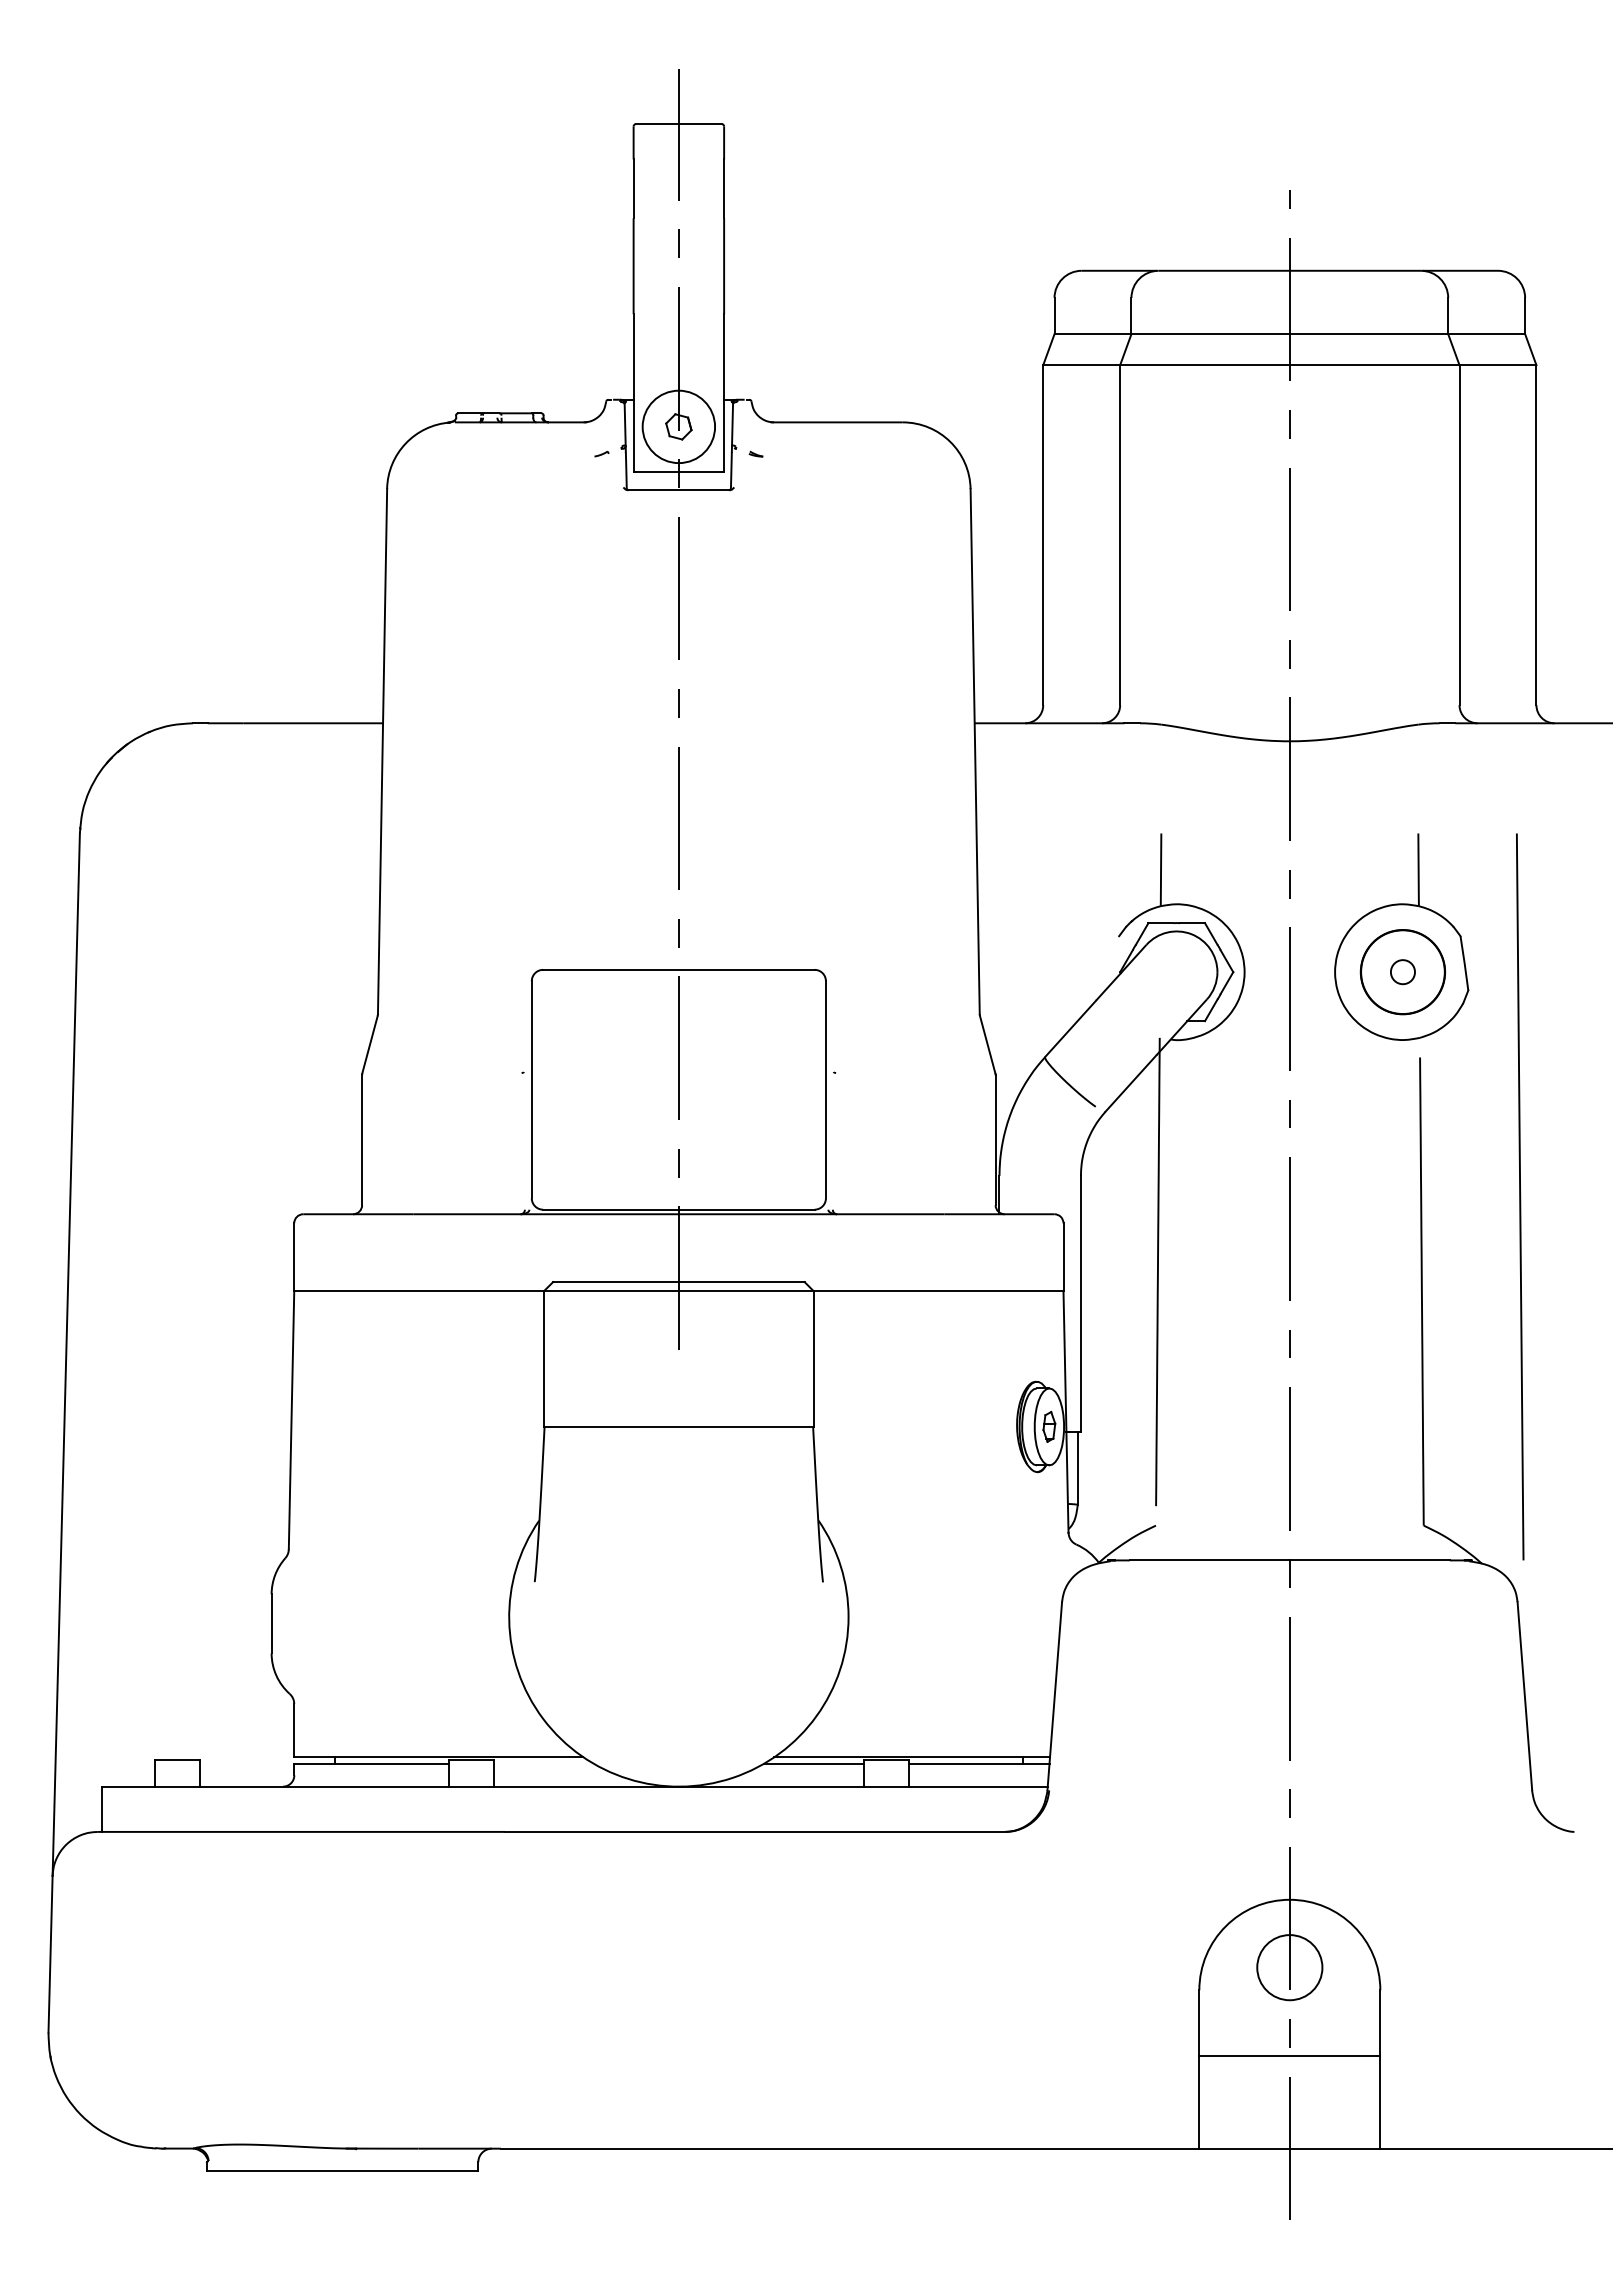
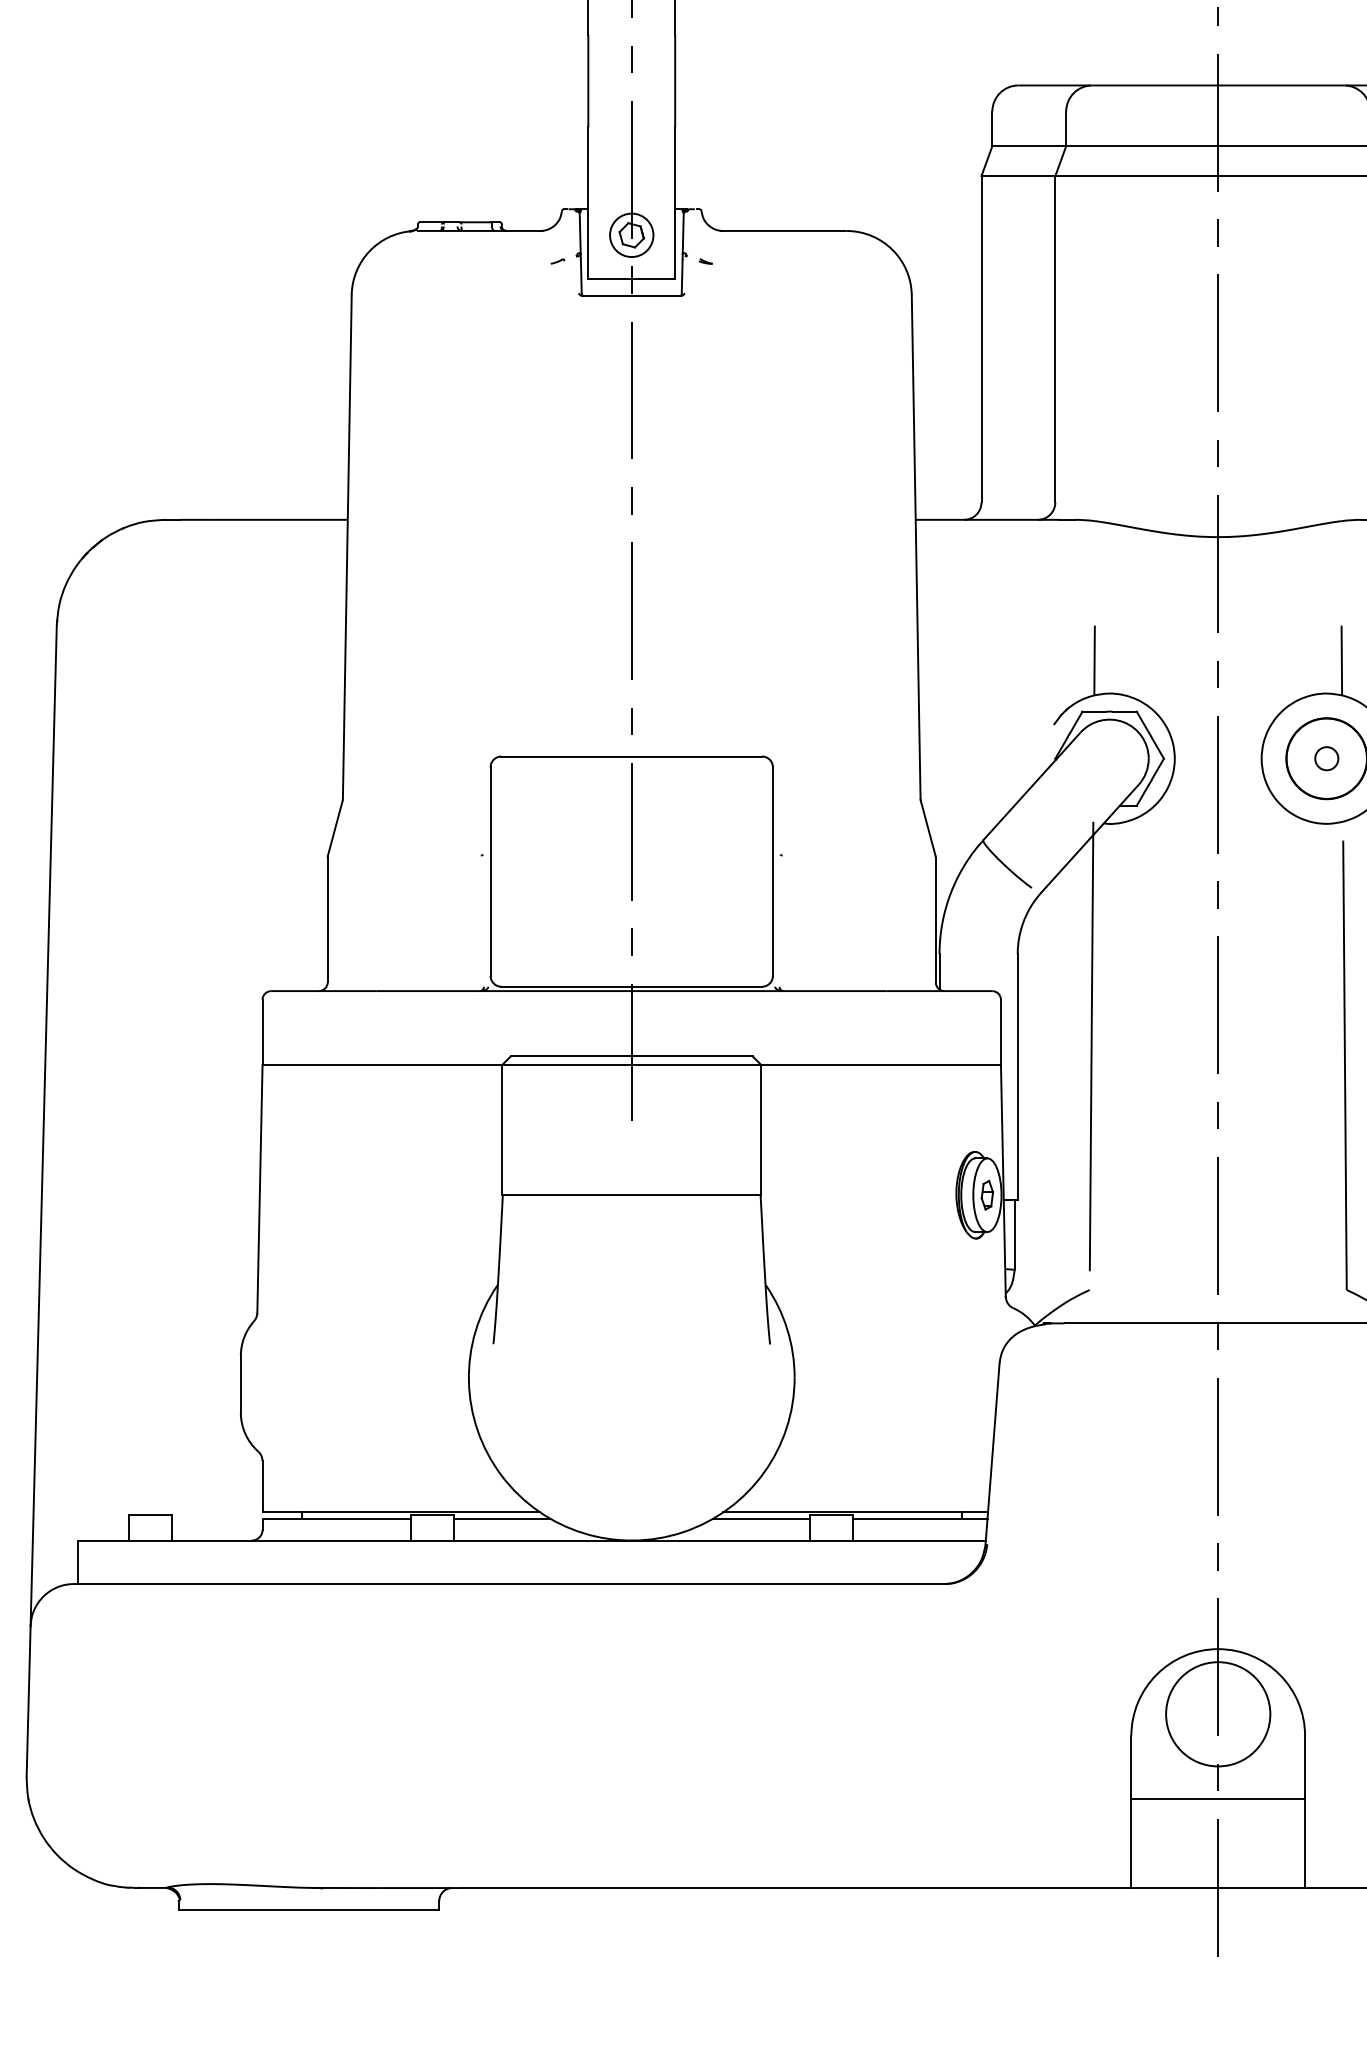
circle: (678, 426) -> (631, 234), size x0.62
line: (543, 1764) -> (501, 1519), added
circle: (1289, 1967) -> (1217, 1714), size x1.67

